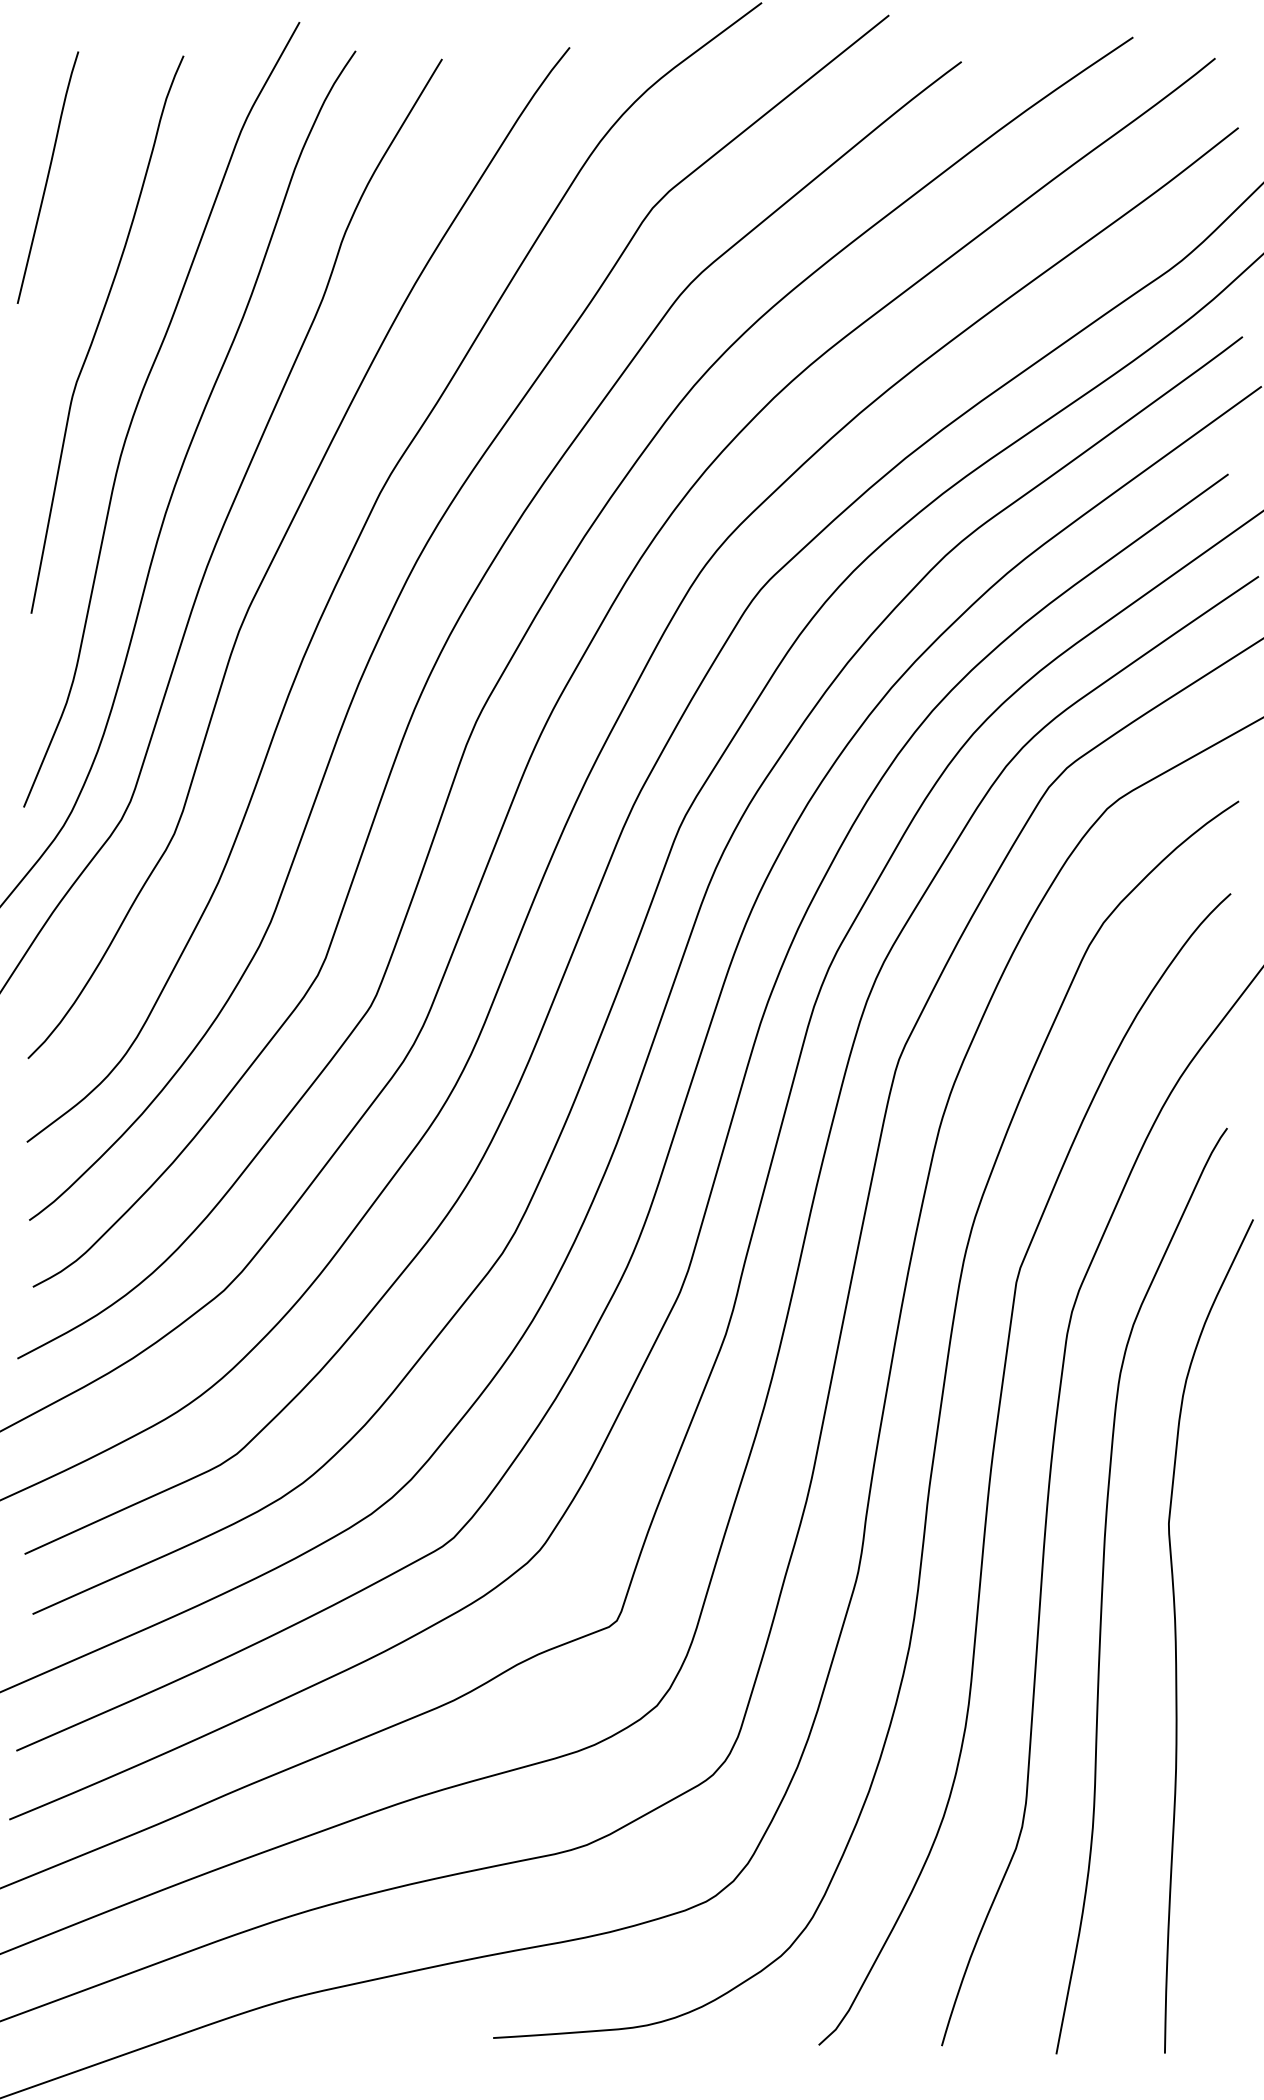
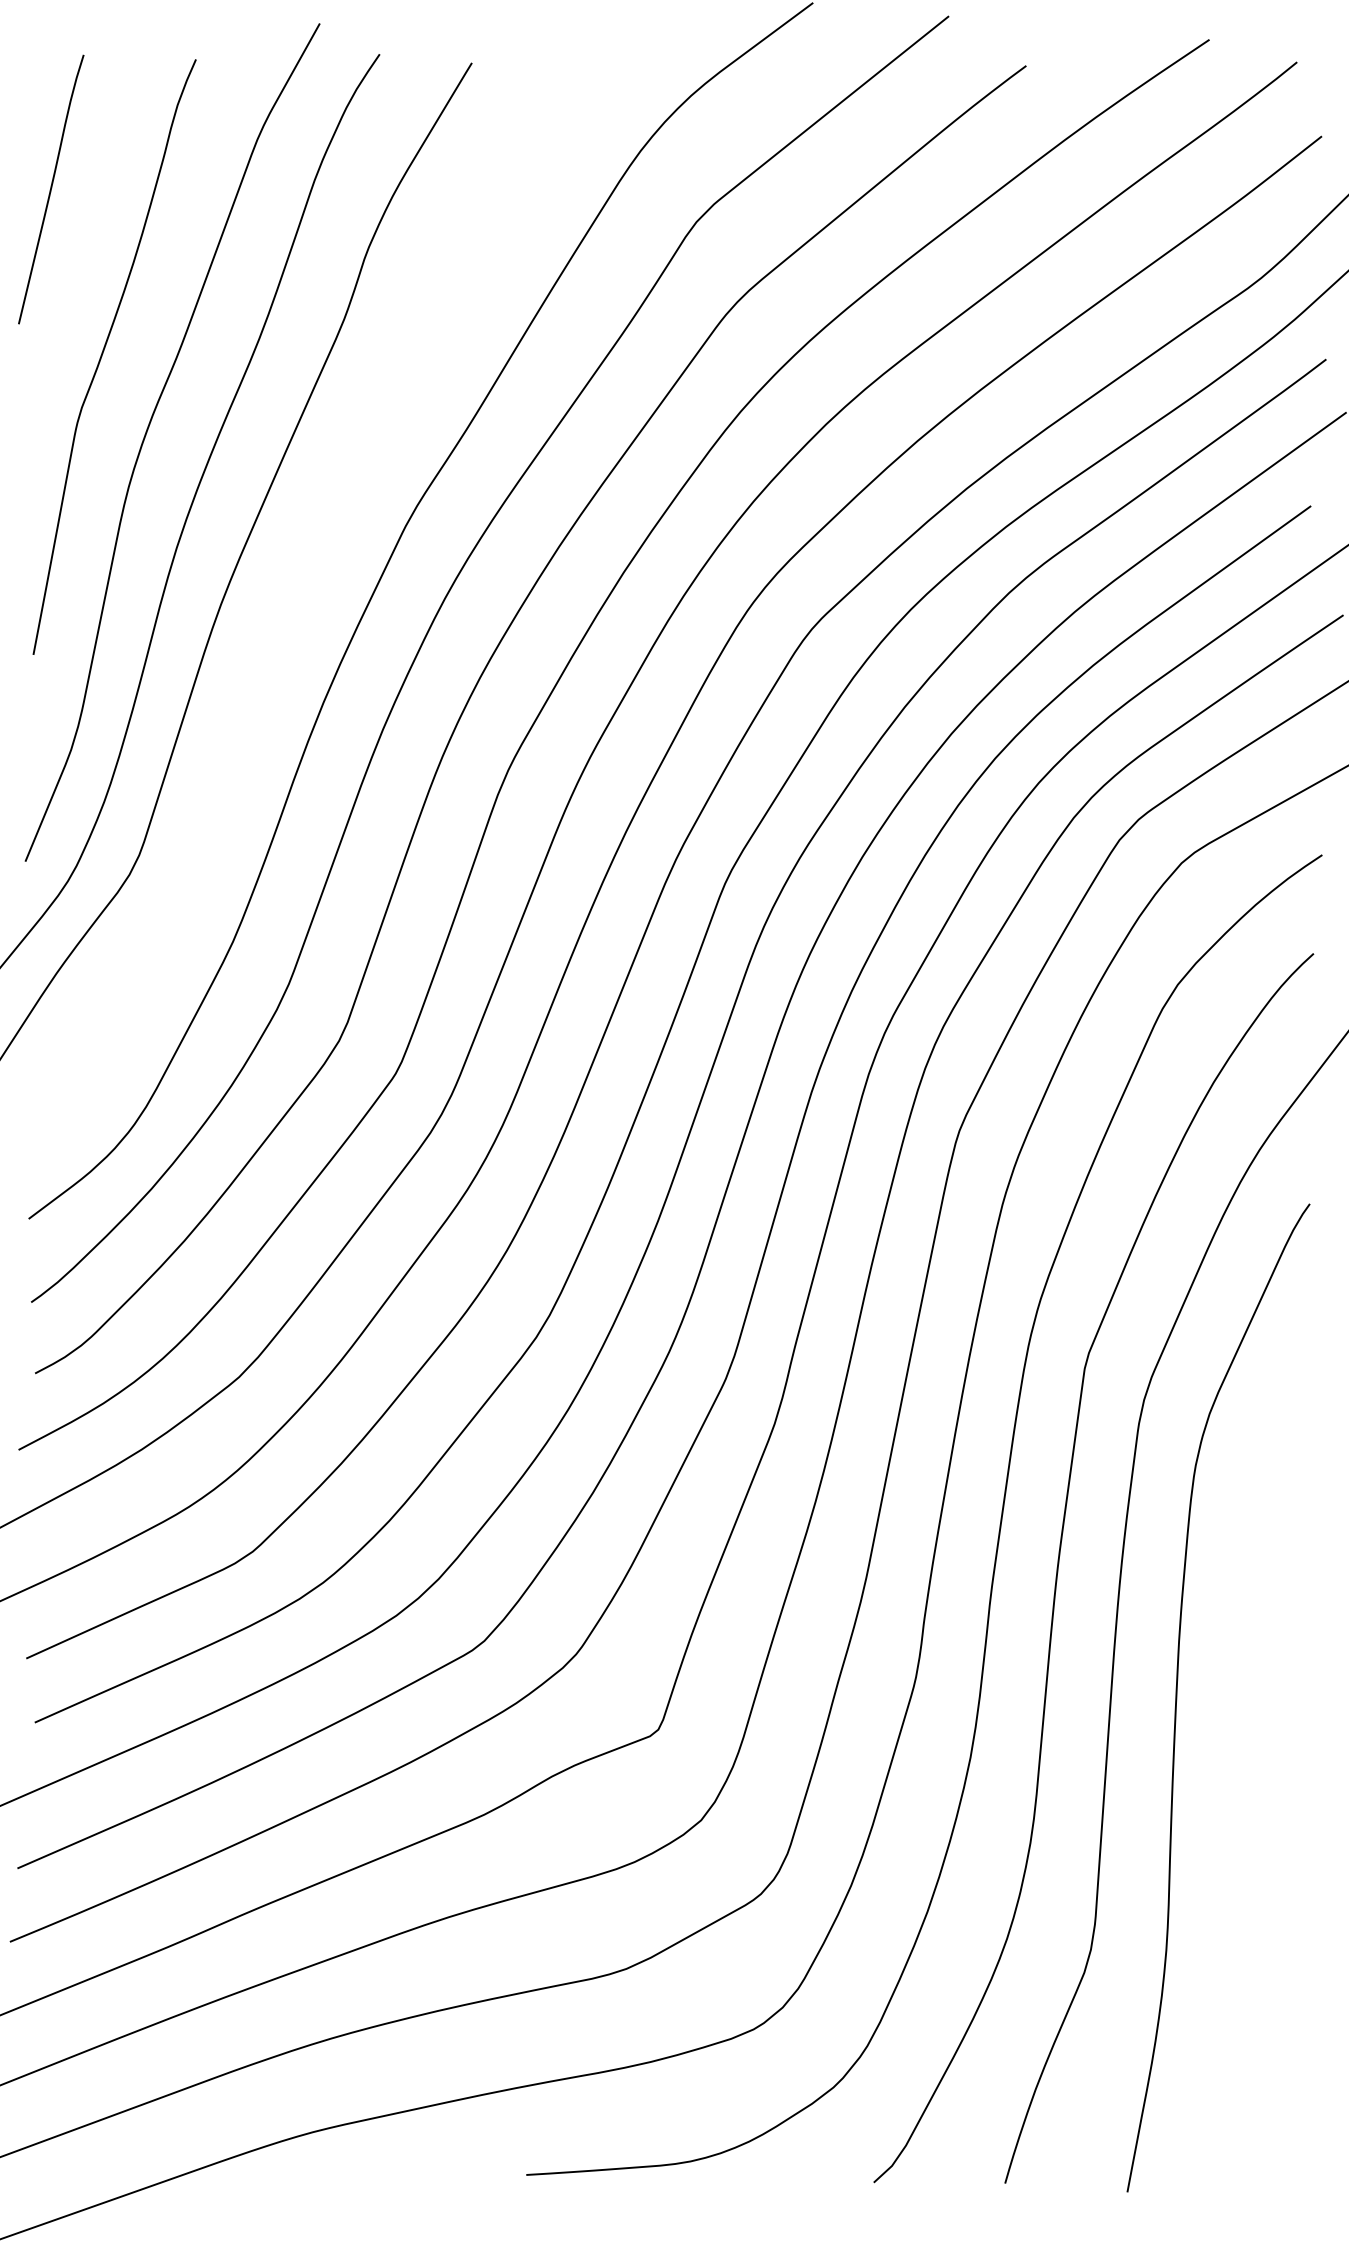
curve: (281, 544) -> (300, 581), removed
curve: (1176, 1636) -> (1255, 1746), removed

